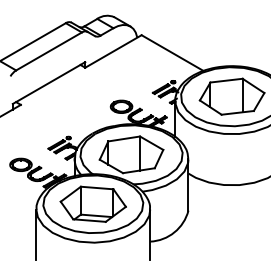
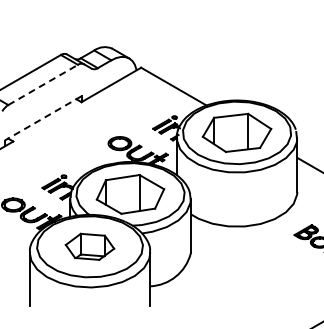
line: (49, 51) -> (43, 84), solid -> dashed
line: (48, 83) -> (42, 118), solid -> dashed
part: (92, 204) -> (89, 246), size x0.7

